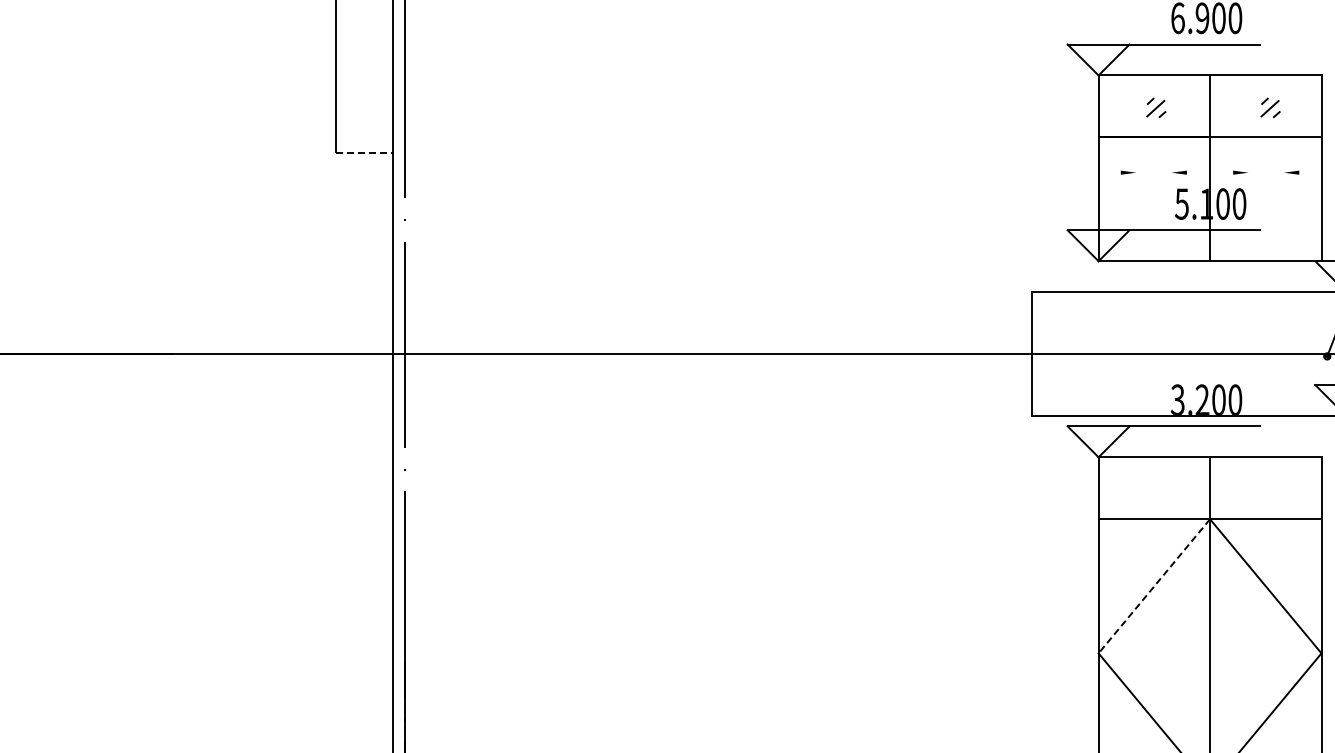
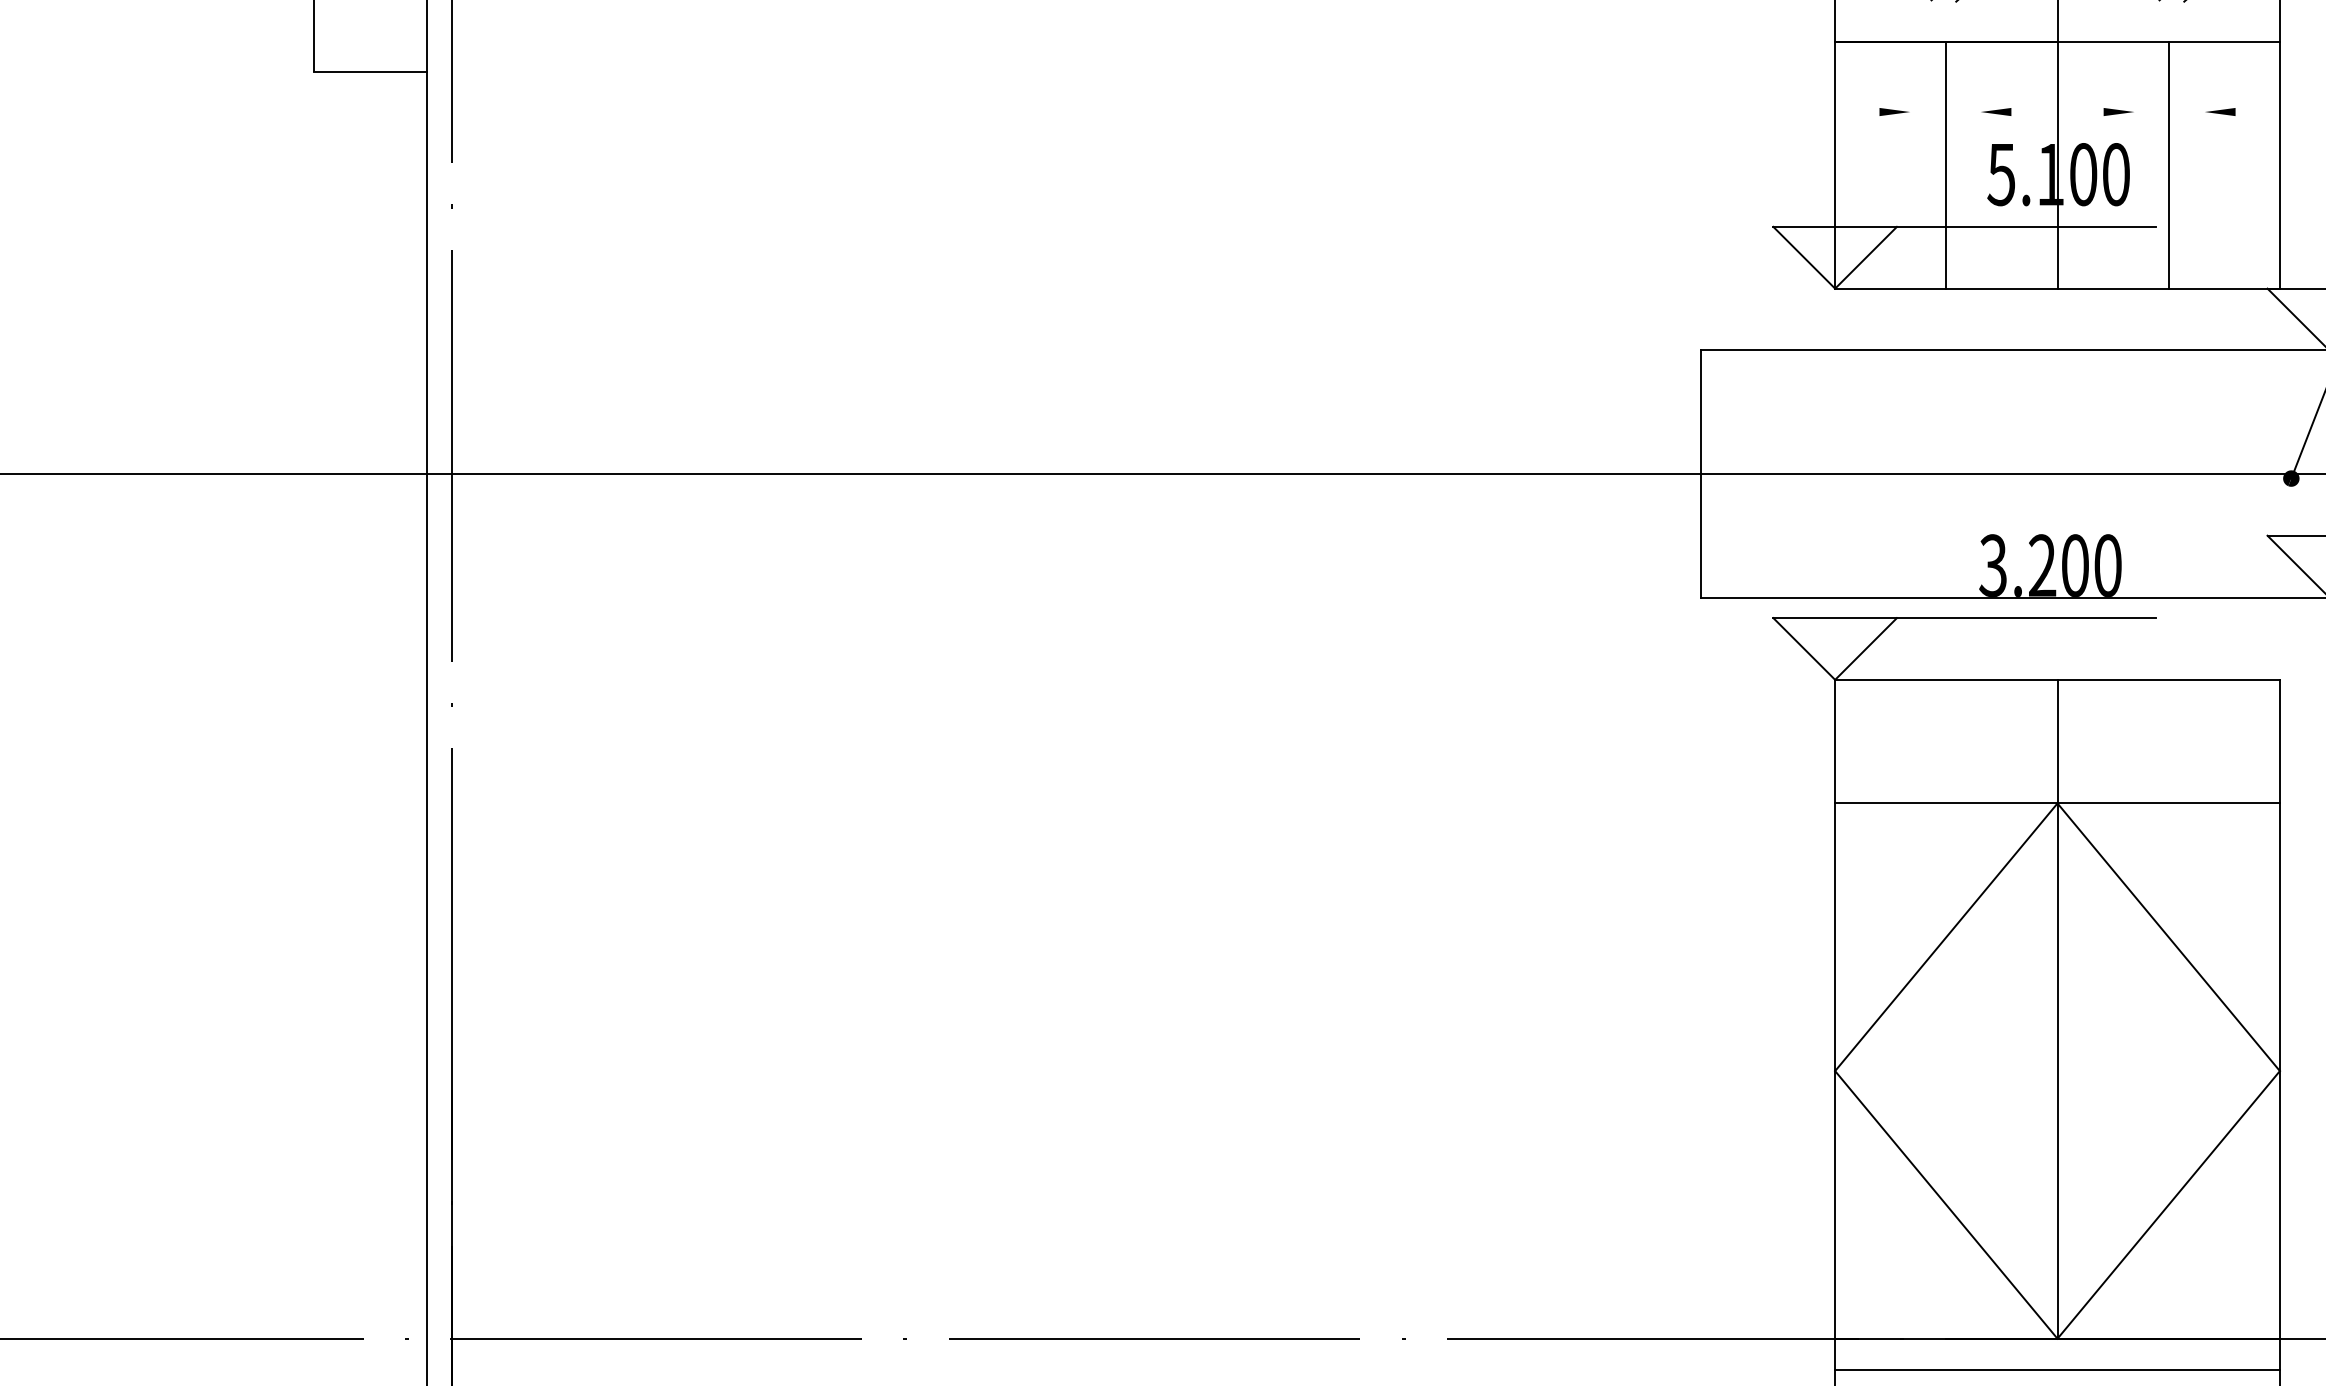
line: (364, 152) -> (370, 71), dashed -> solid
line: (1154, 199) -> (1946, 165), added
line: (1265, 199) -> (2168, 165), added
line: (1154, 586) -> (1946, 937), dashed -> solid

